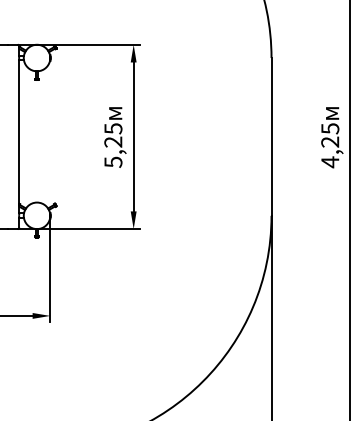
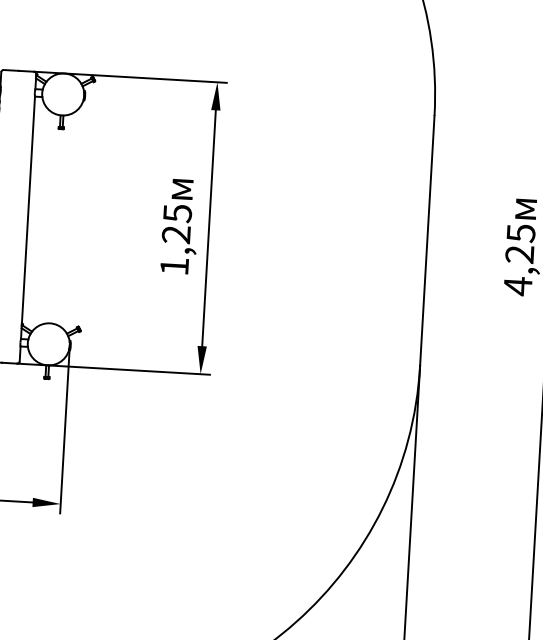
text: (113, 161) -> (174, 265), 5,25 -> 1,25

